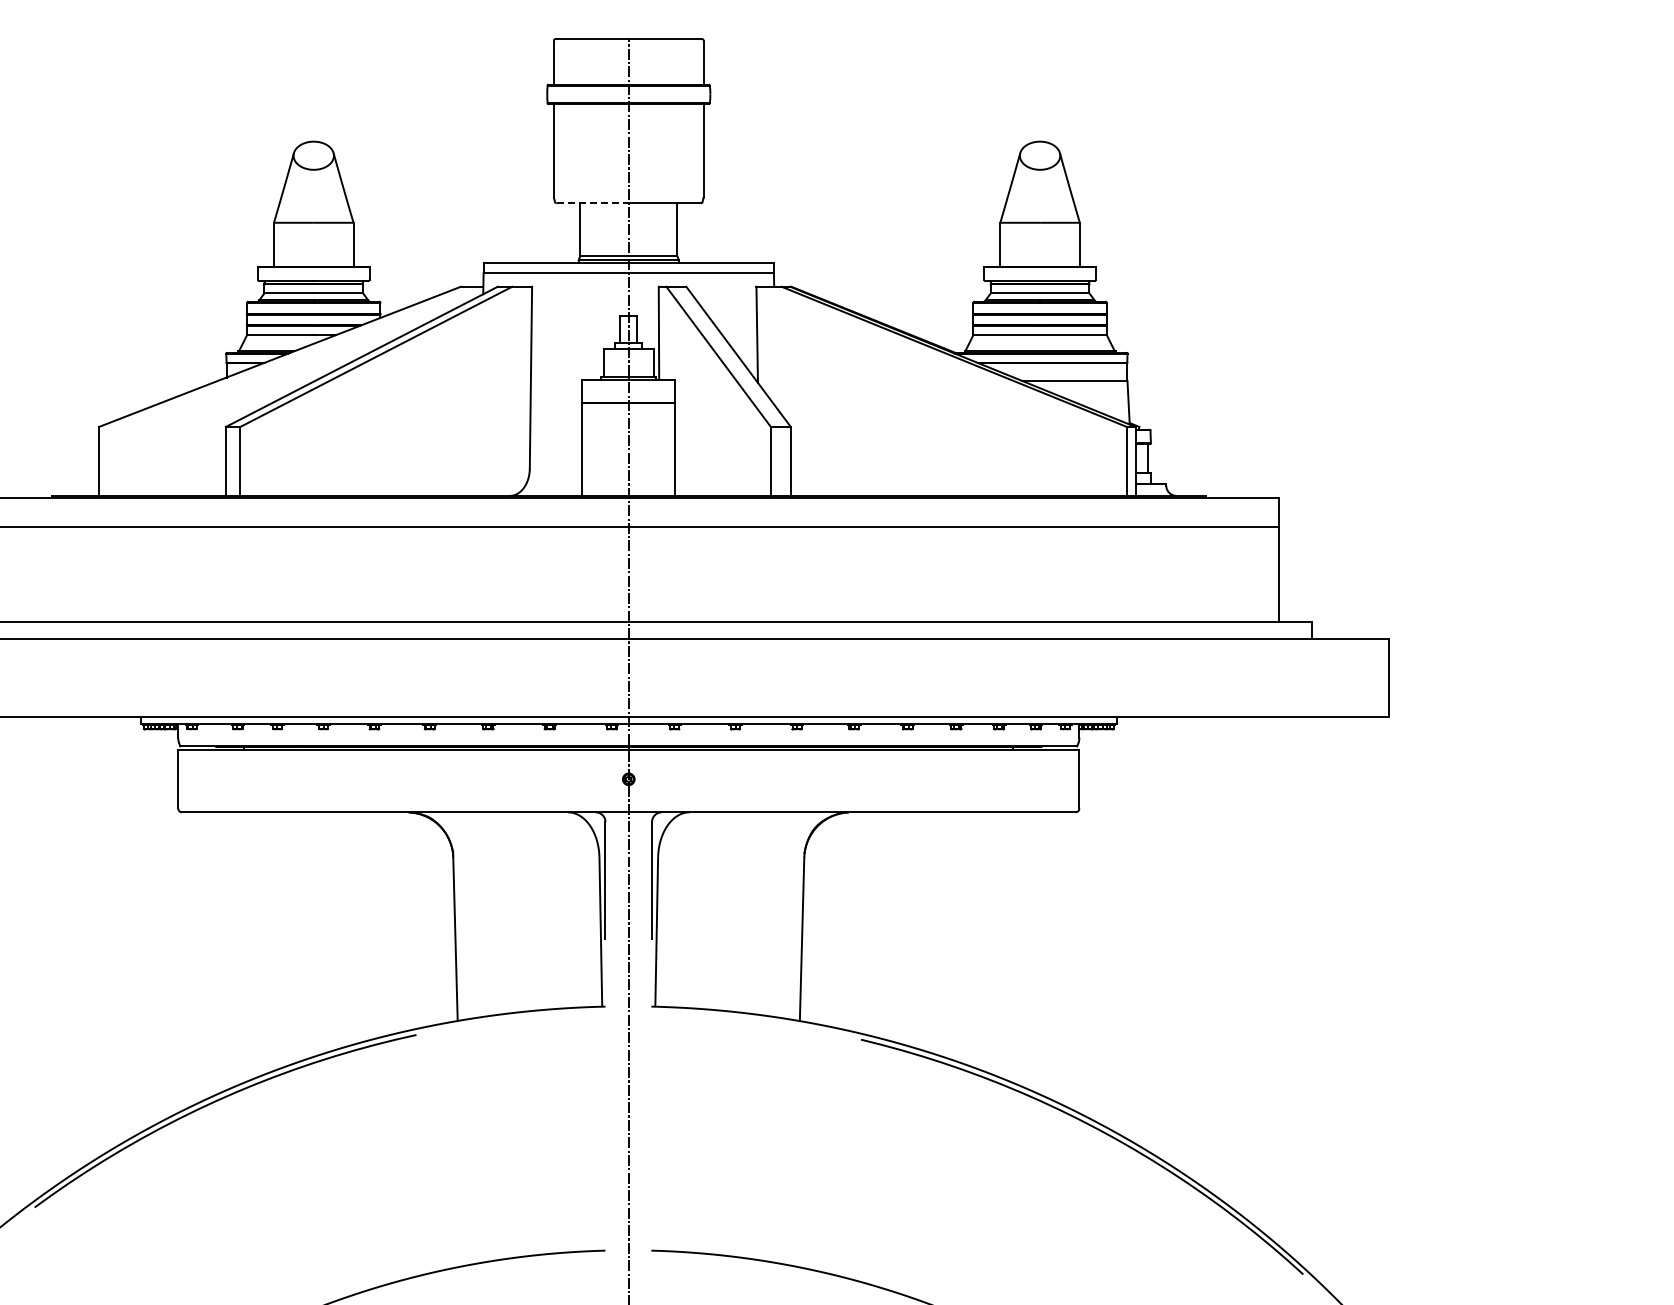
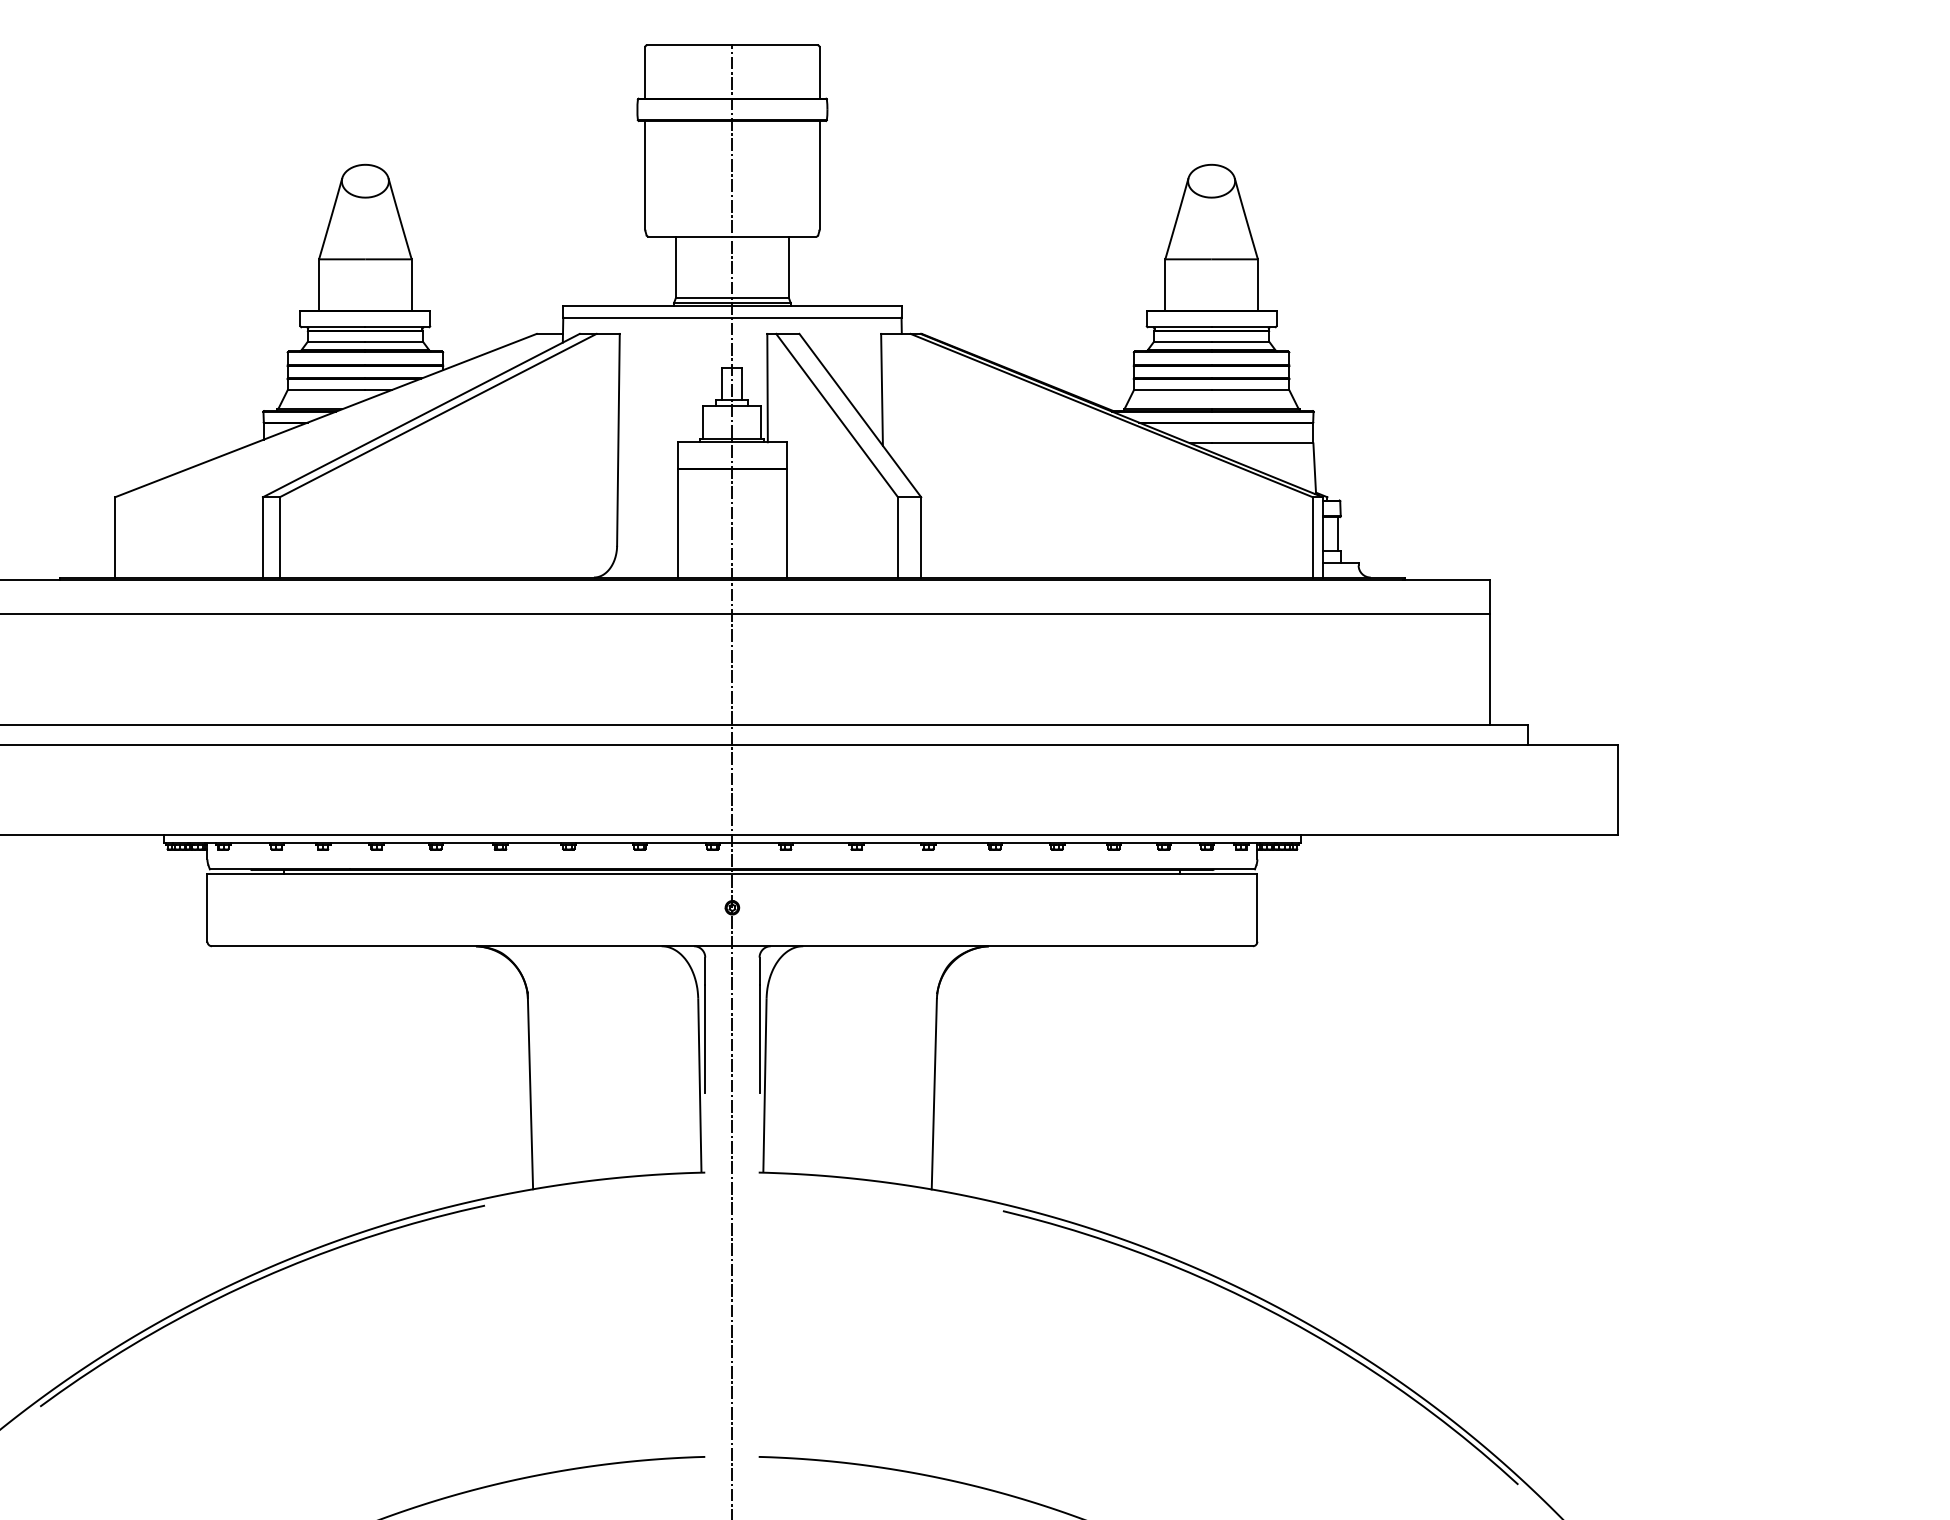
line: (593, 203) -> (691, 236), dashed -> solid

